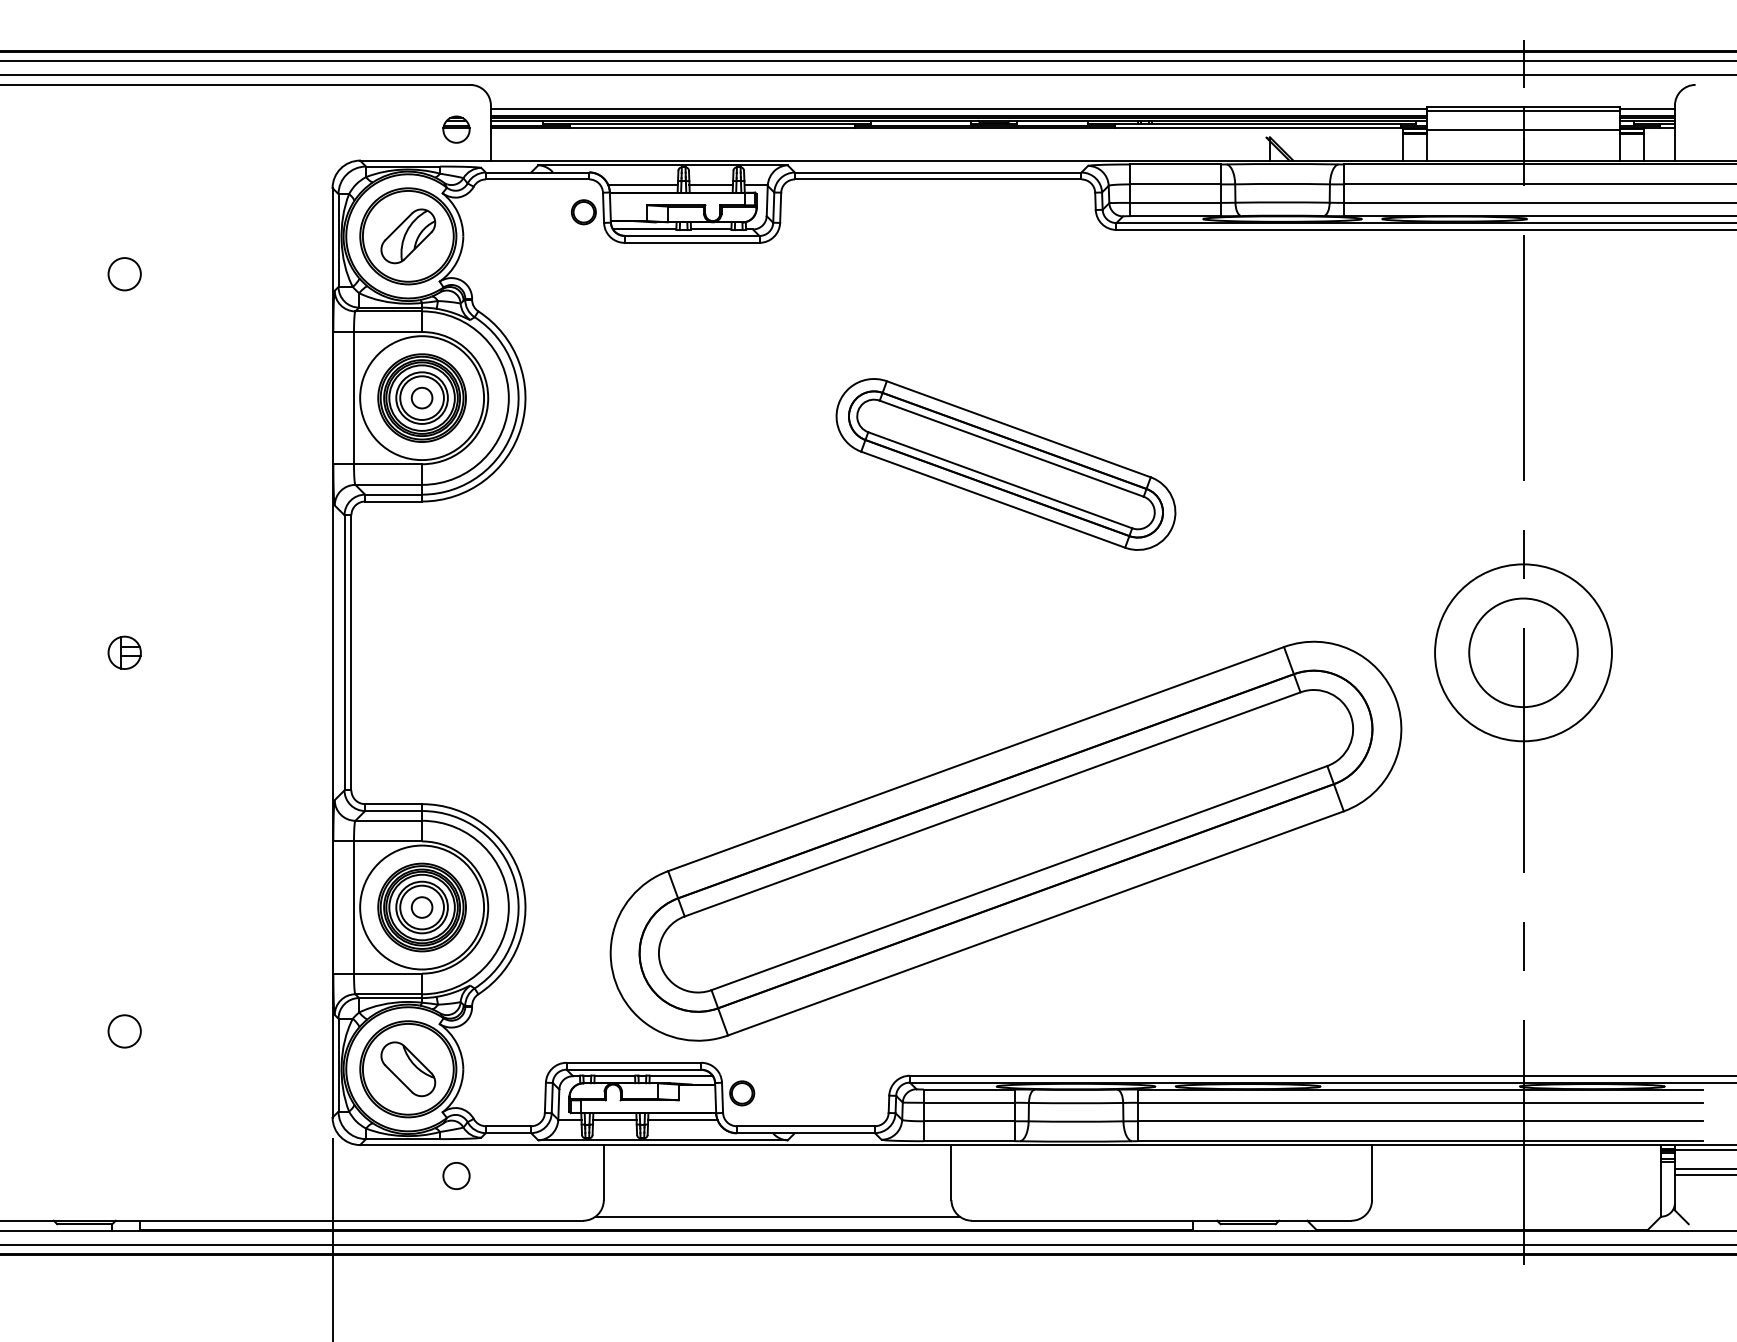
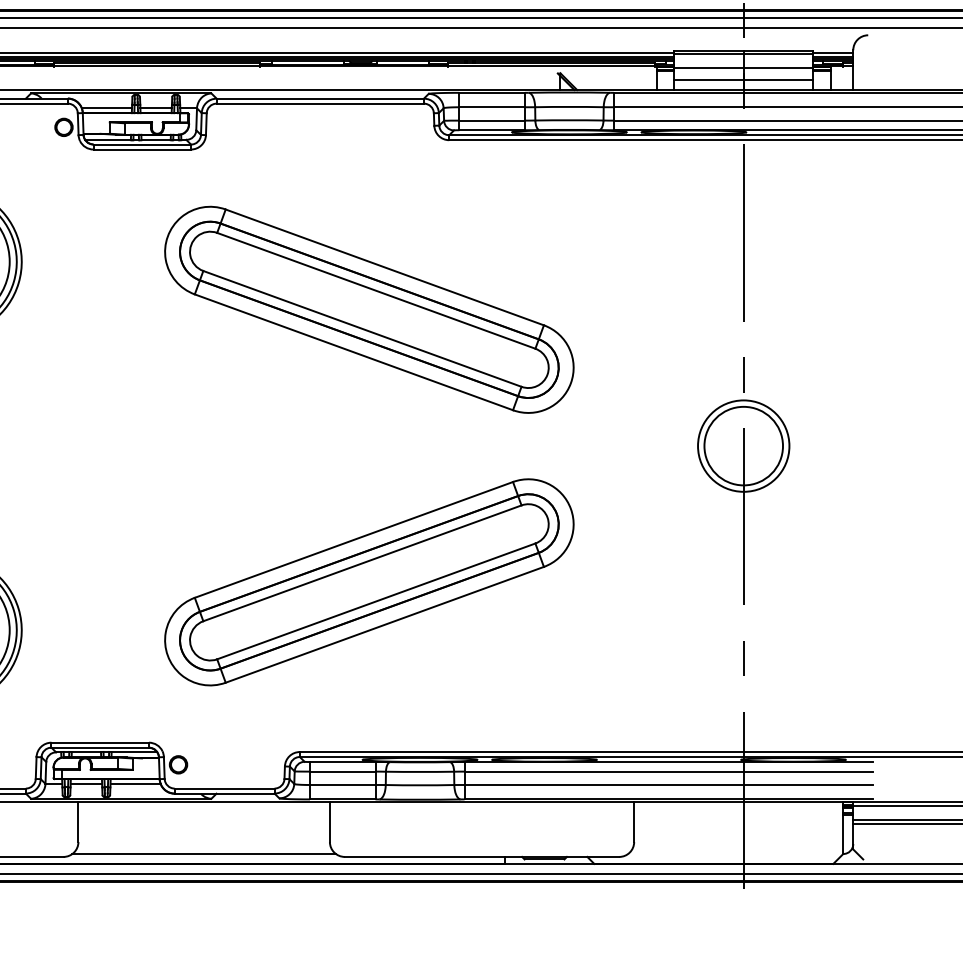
line: (1523, 147) -> (743, 80), added
part: (1005, 464) -> (369, 309), size x1.67
circle: (1523, 652) -> (743, 445), size x0.71
part: (1005, 840) -> (369, 581), size x0.71

